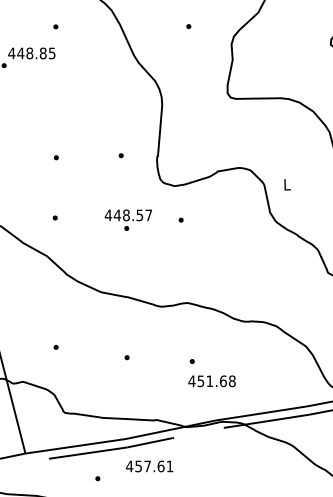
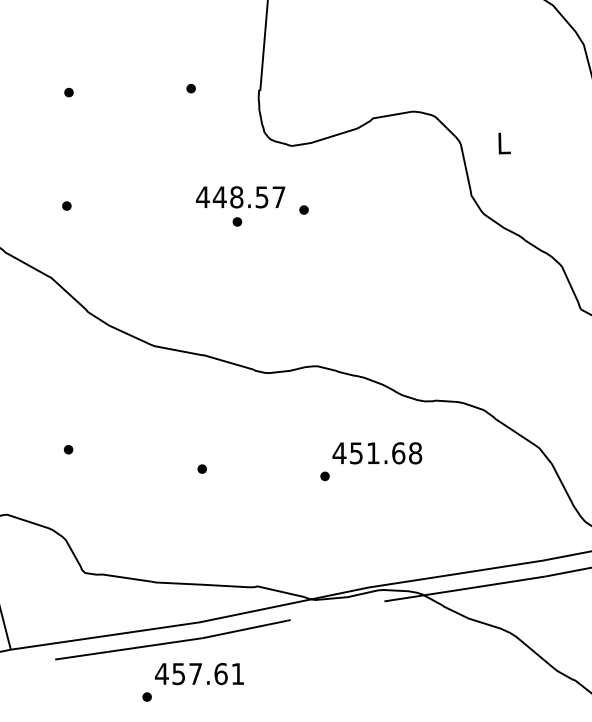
text: (127, 219) -> (238, 205), moved
text: (211, 381) -> (376, 453), moved
text: (149, 466) -> (199, 674), moved

